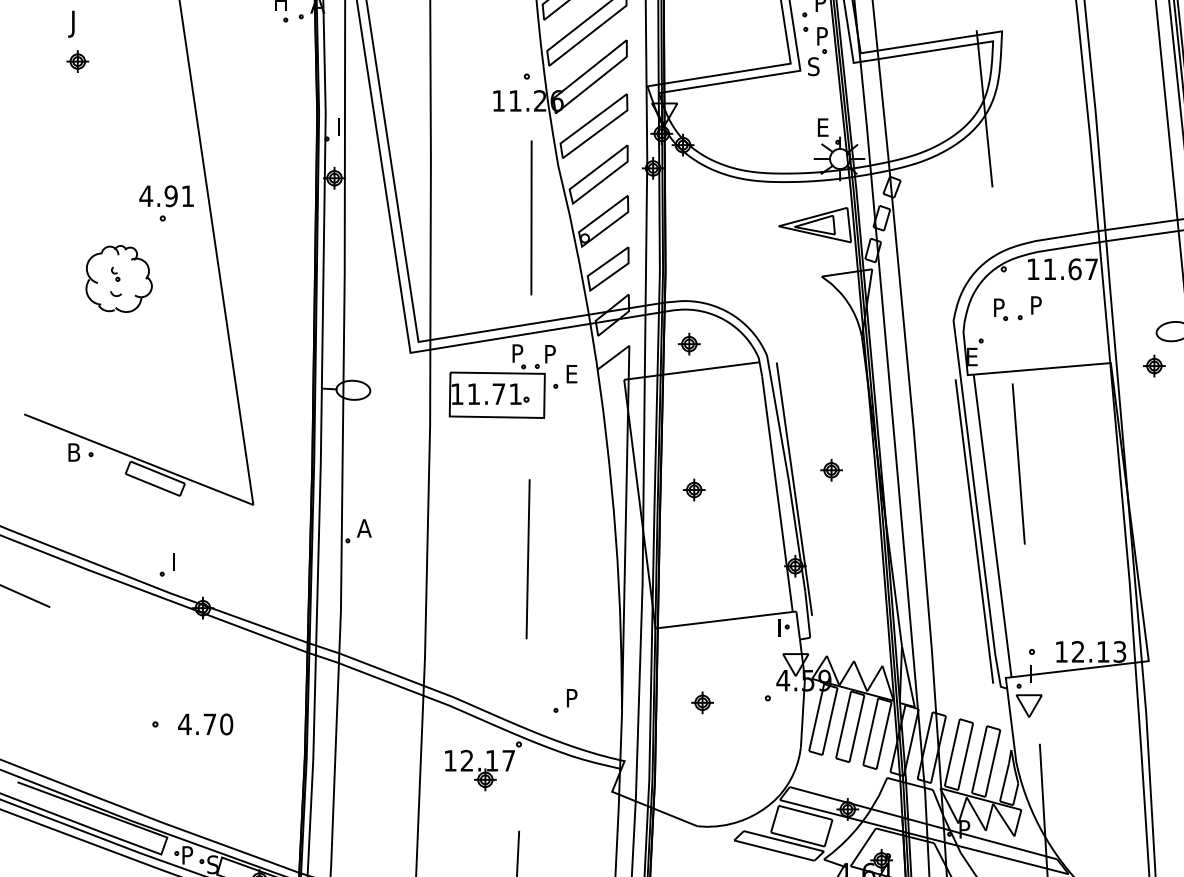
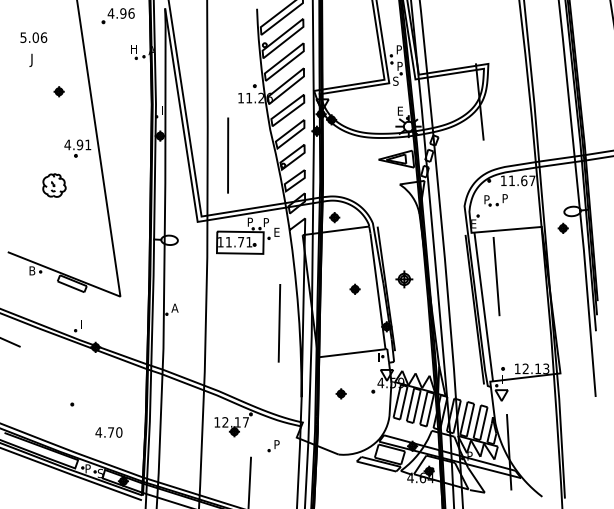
part: (76, 61) -> (58, 91), moved
line: (532, 217) -> (228, 155), moved
part: (119, 278) -> (54, 185), size x0.7
part: (831, 470) -> (404, 279), size x1.6
part: (693, 488) -> (354, 288), moved
line: (528, 559) -> (279, 323), moved
part: (564, 702) -> (273, 446), moved
text: (204, 724) -> (108, 432), moved

